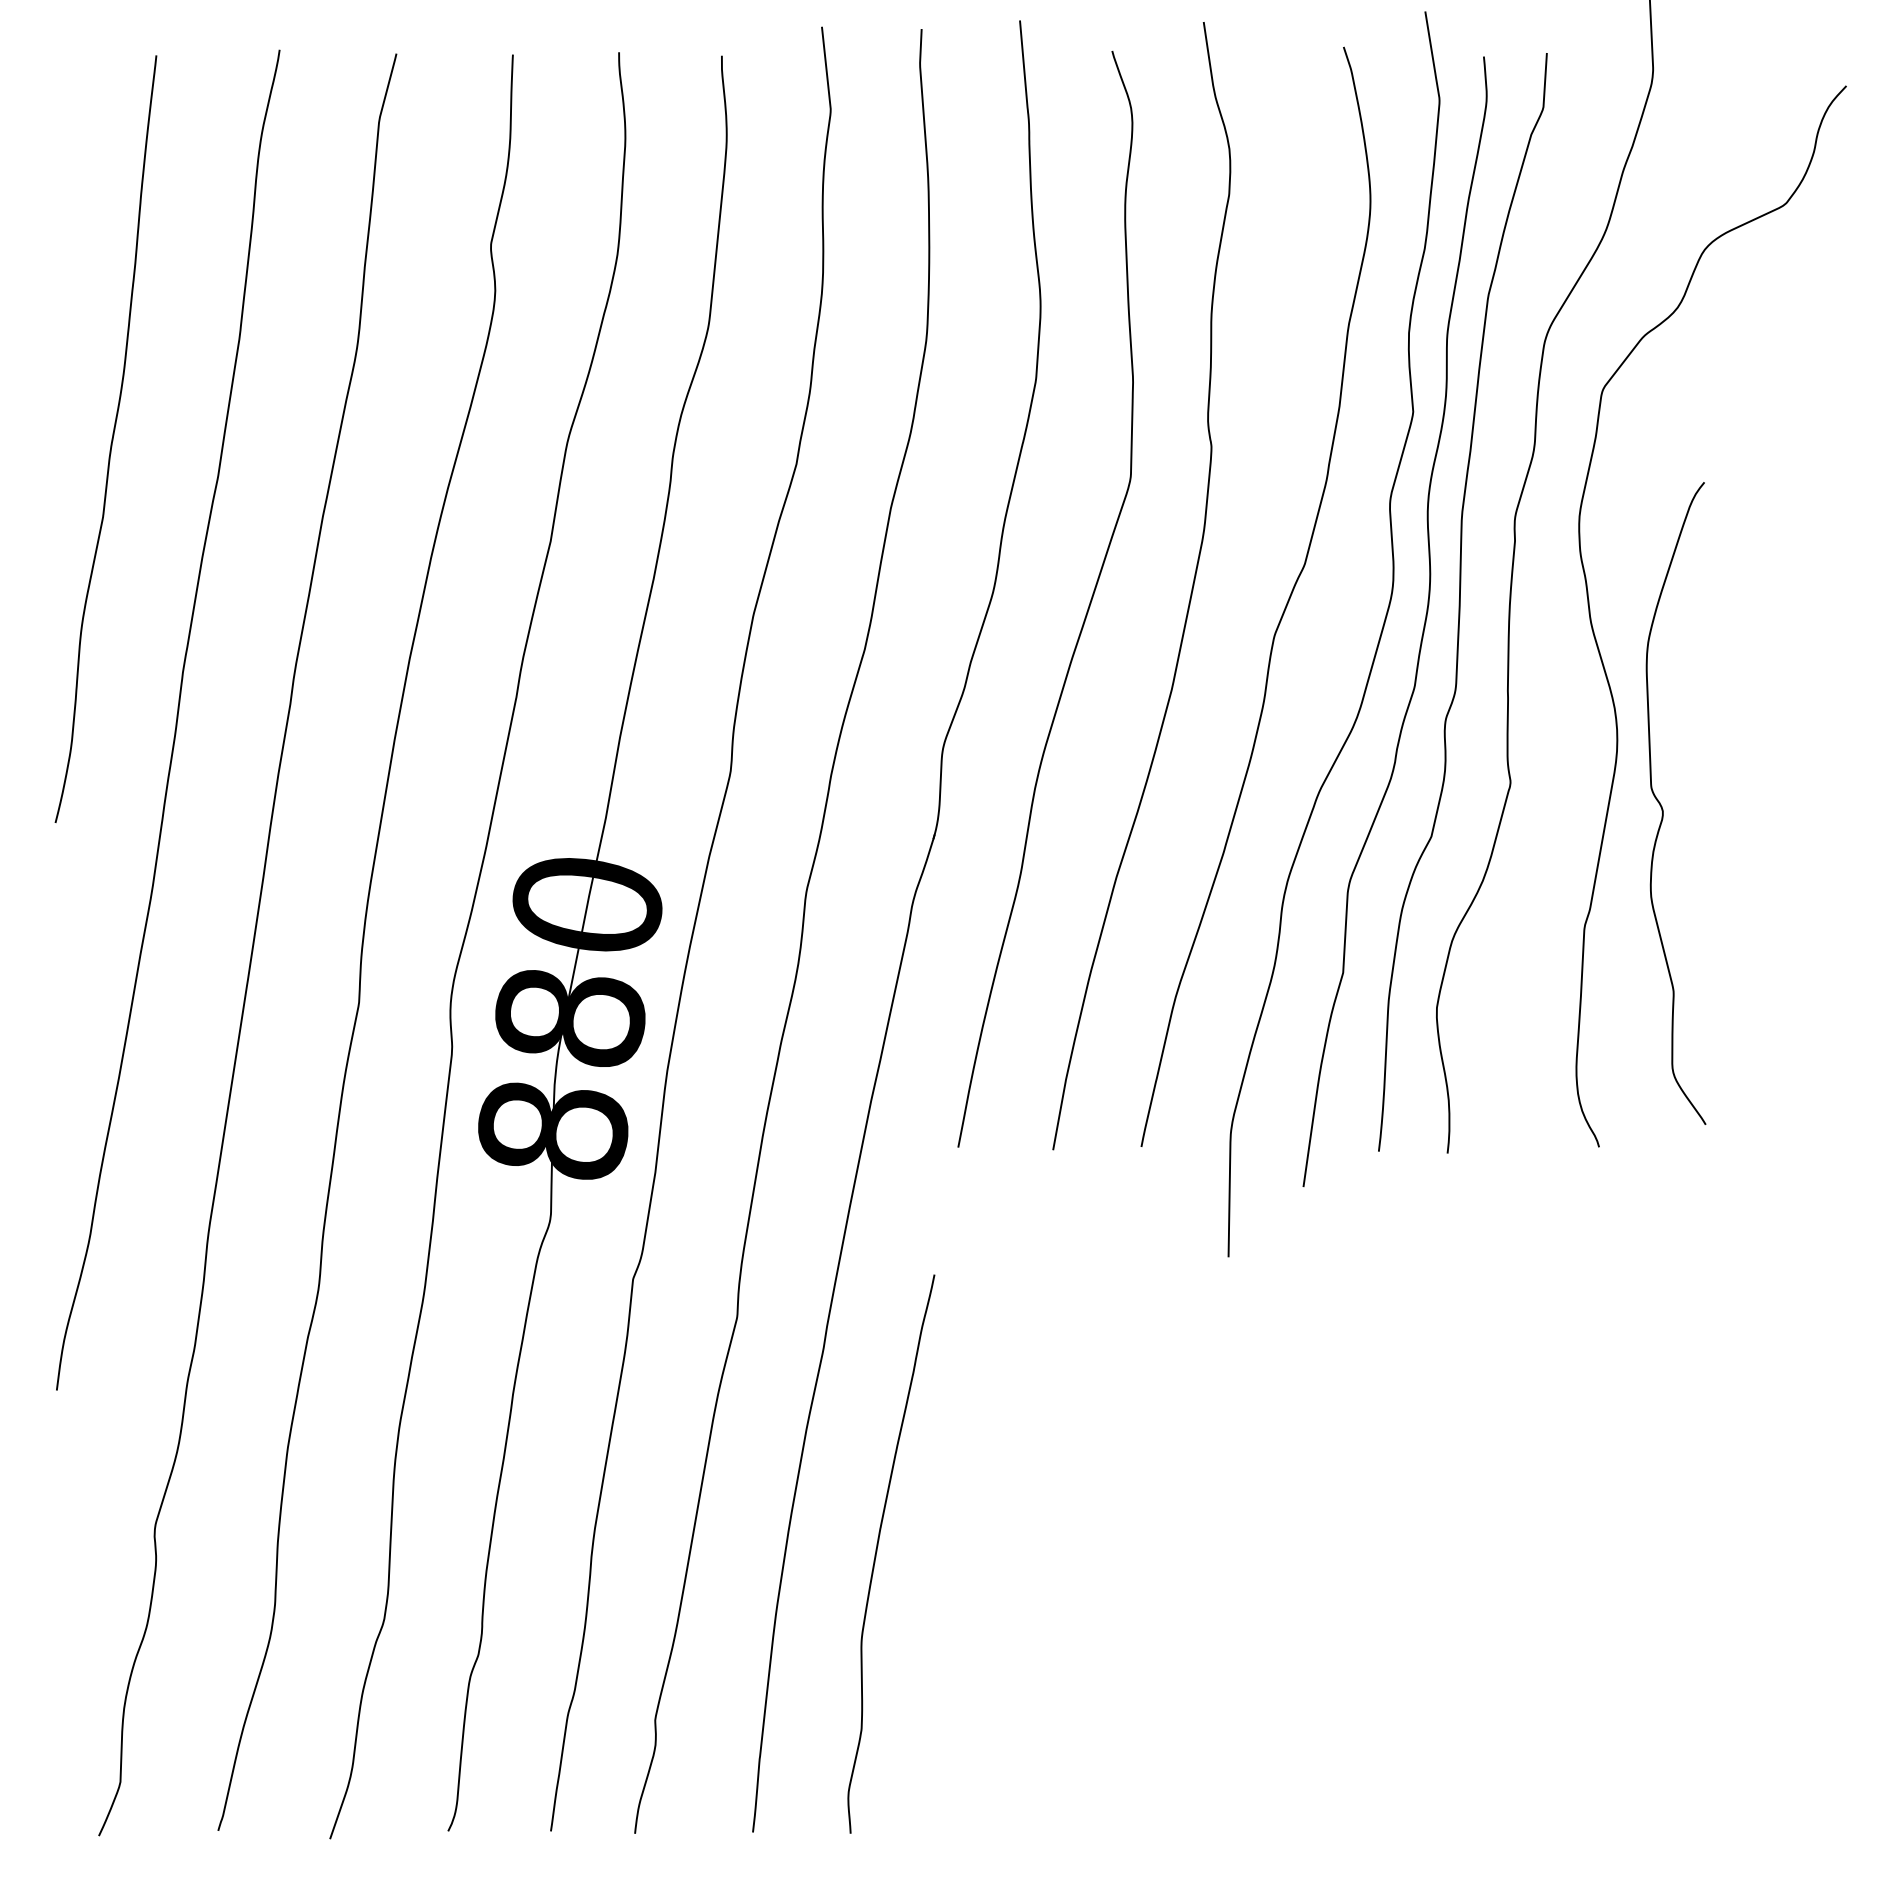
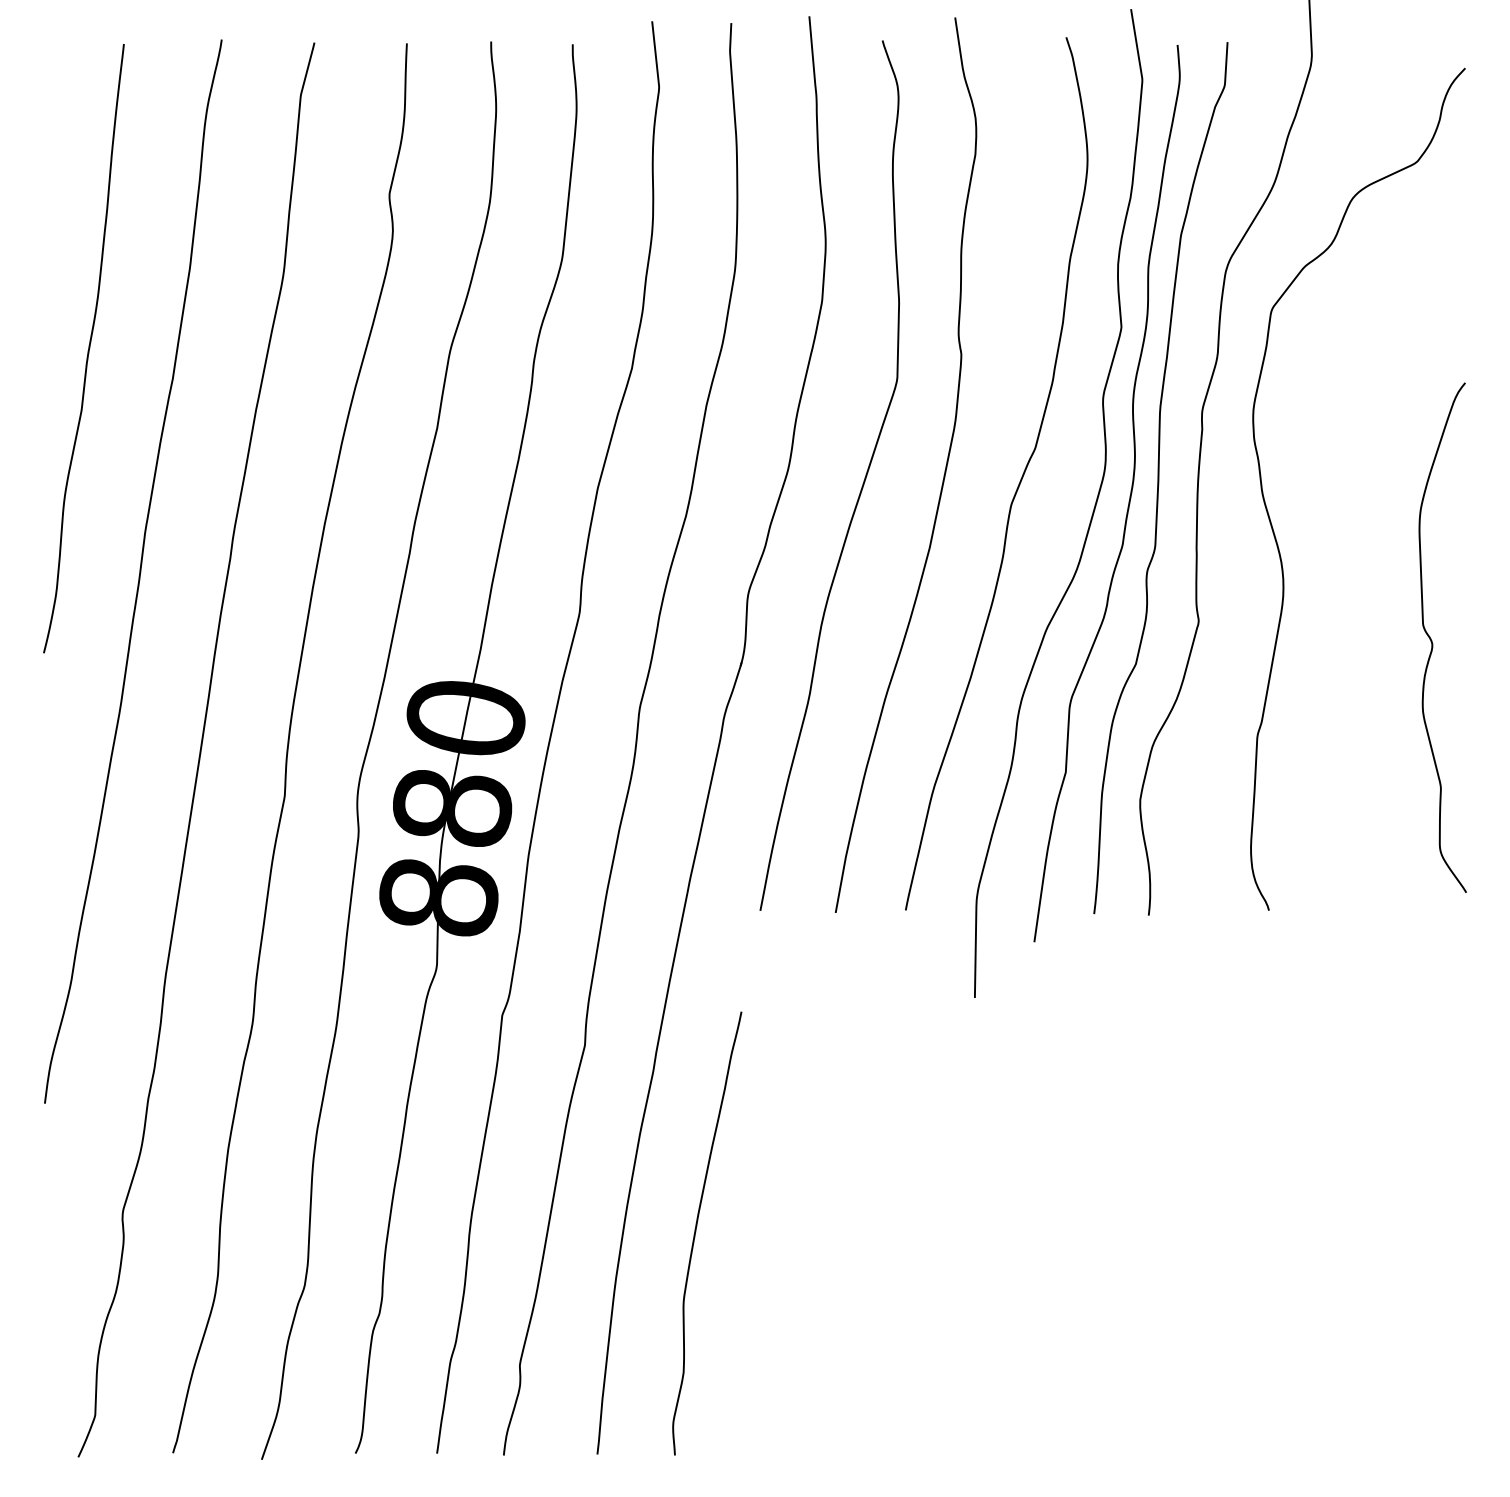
curve: (1662, 806) -> (1432, 640), moved

